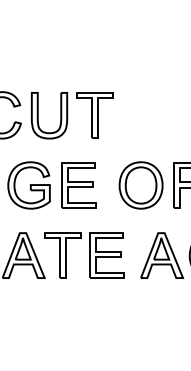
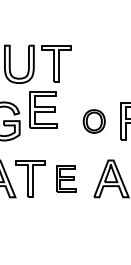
part: (78, 185) -> (43, 110), moved
part: (140, 185) -> (93, 121), size x0.6
part: (106, 255) -> (66, 178), size x0.7

